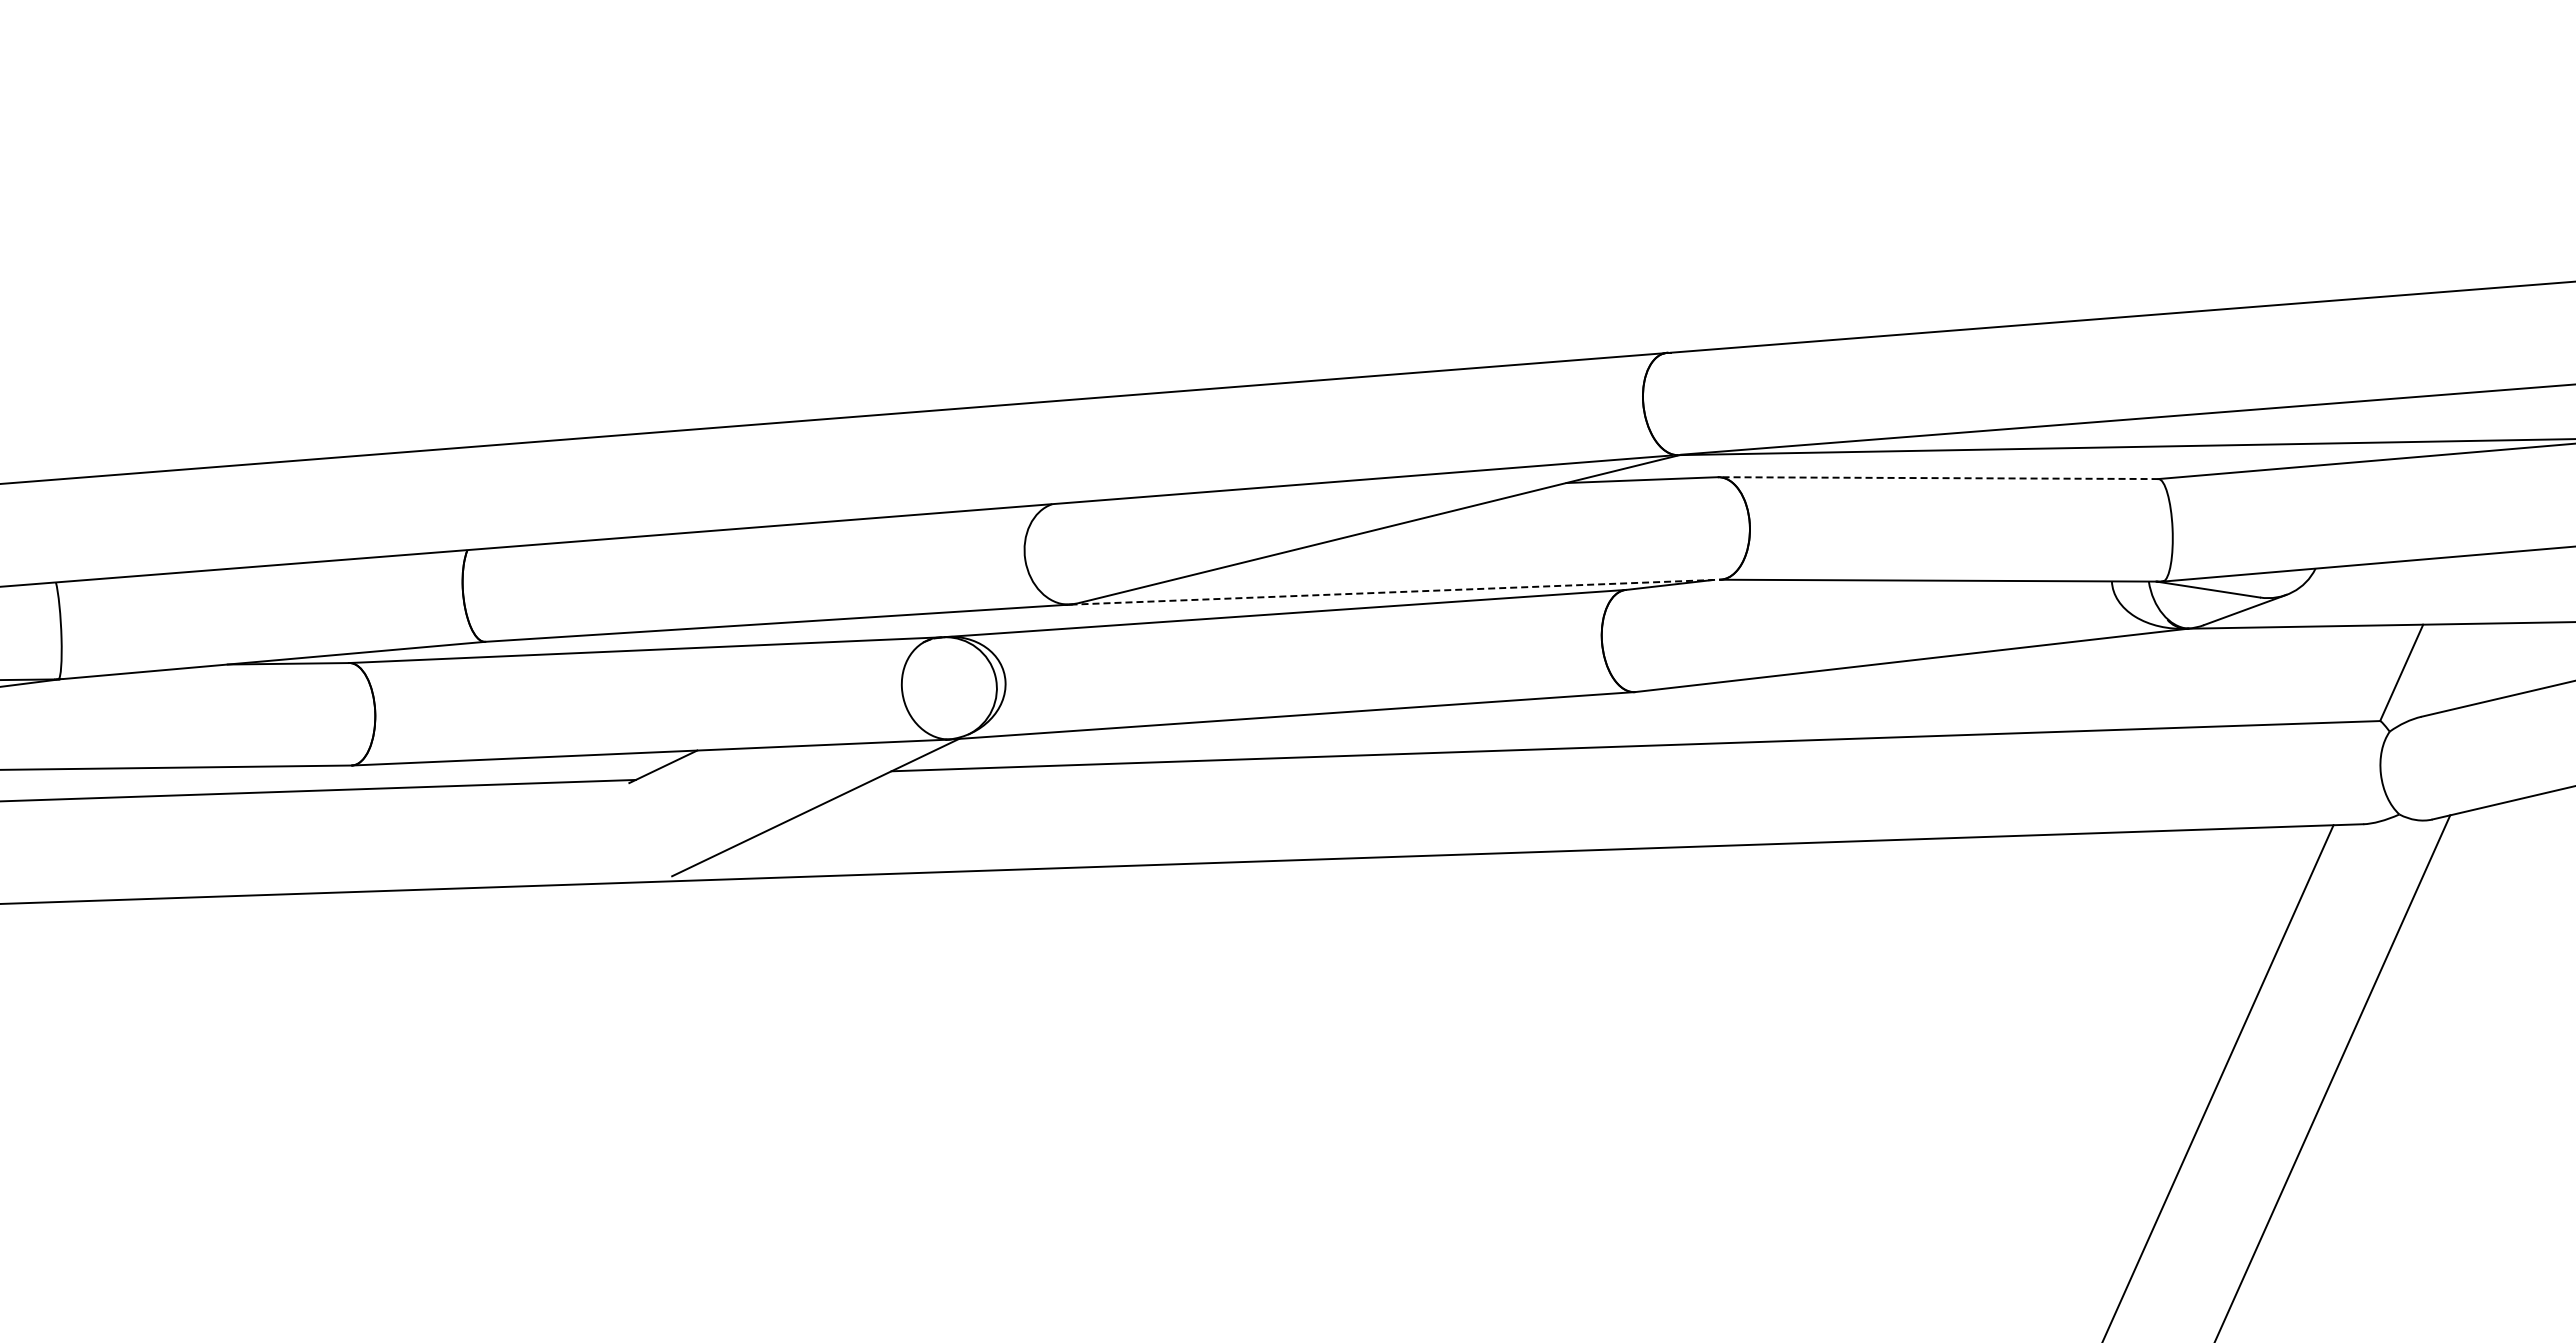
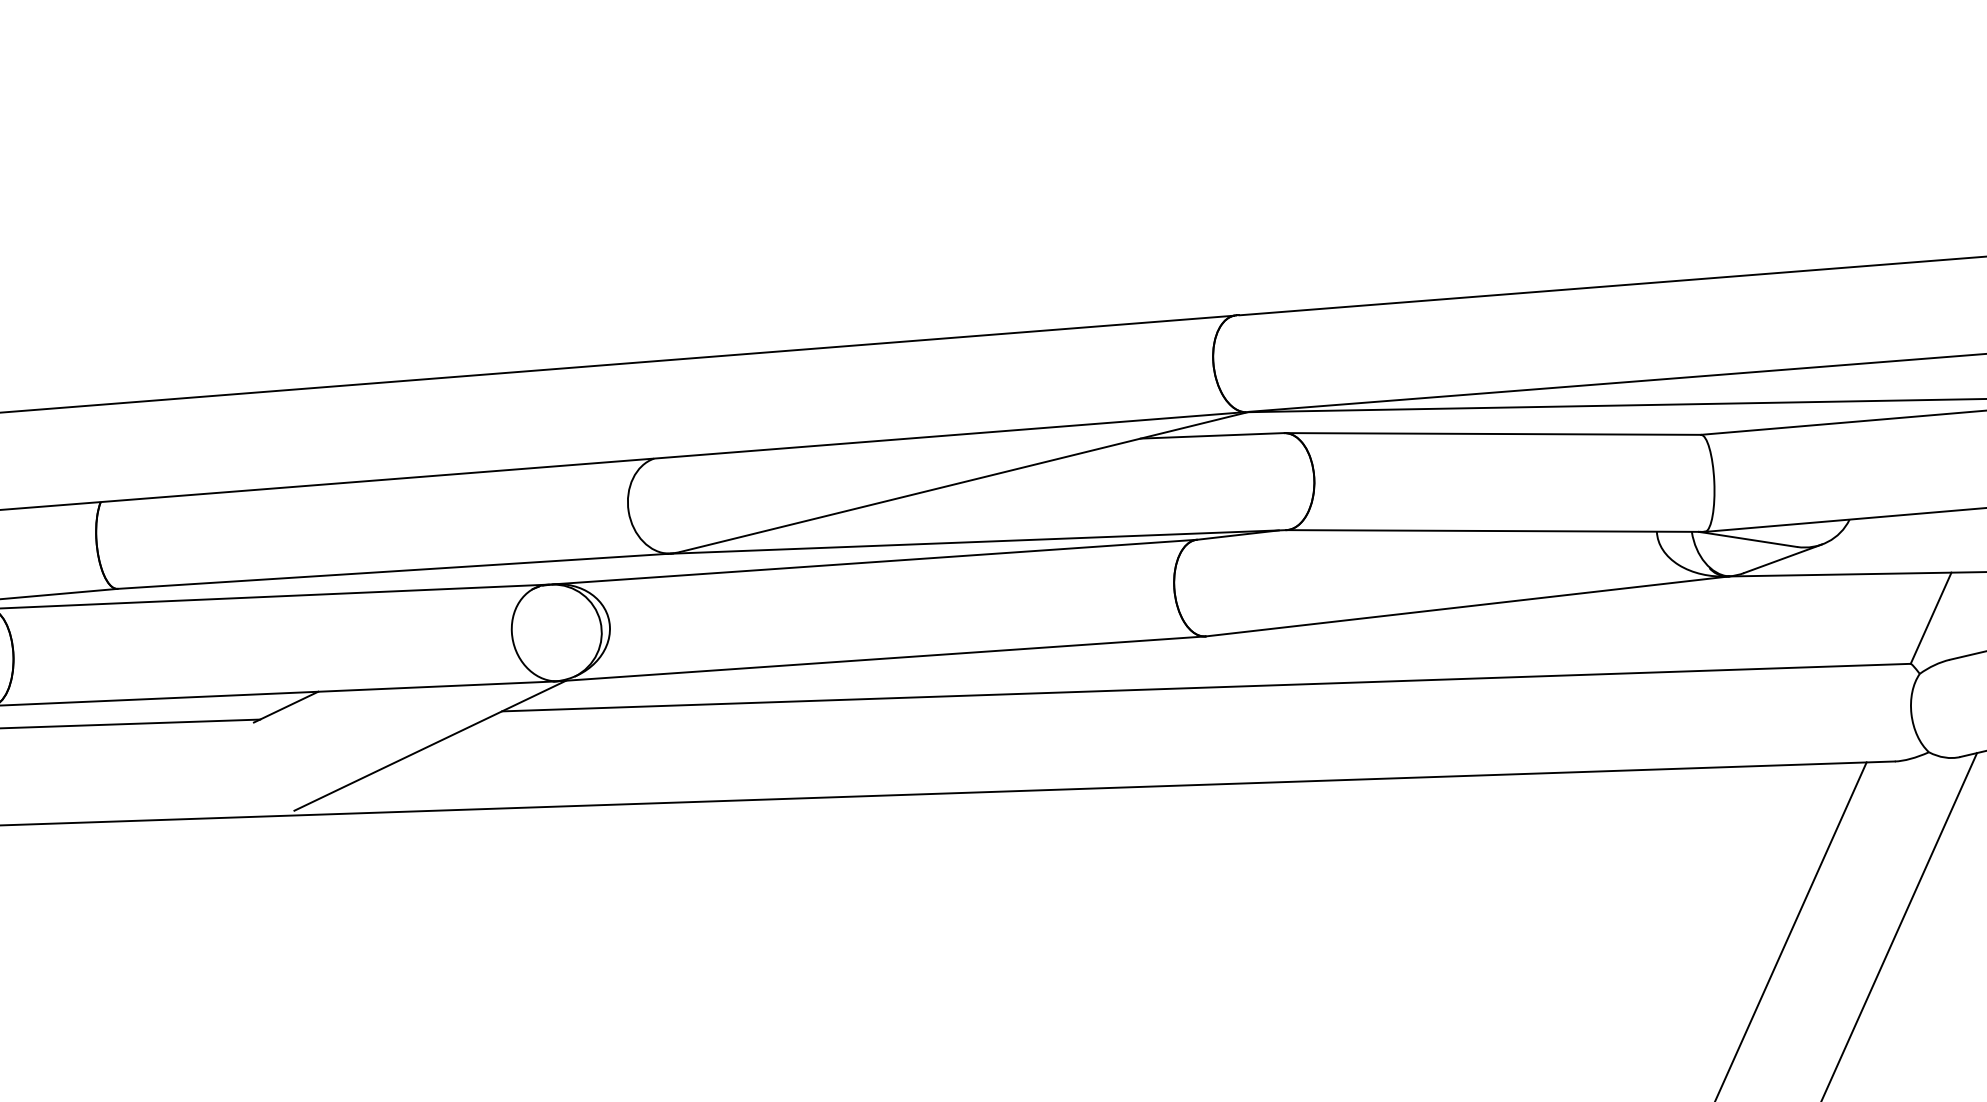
line: (1938, 478) -> (1492, 434), dashed -> solid
line: (1395, 592) -> (978, 542), dashed -> solid

